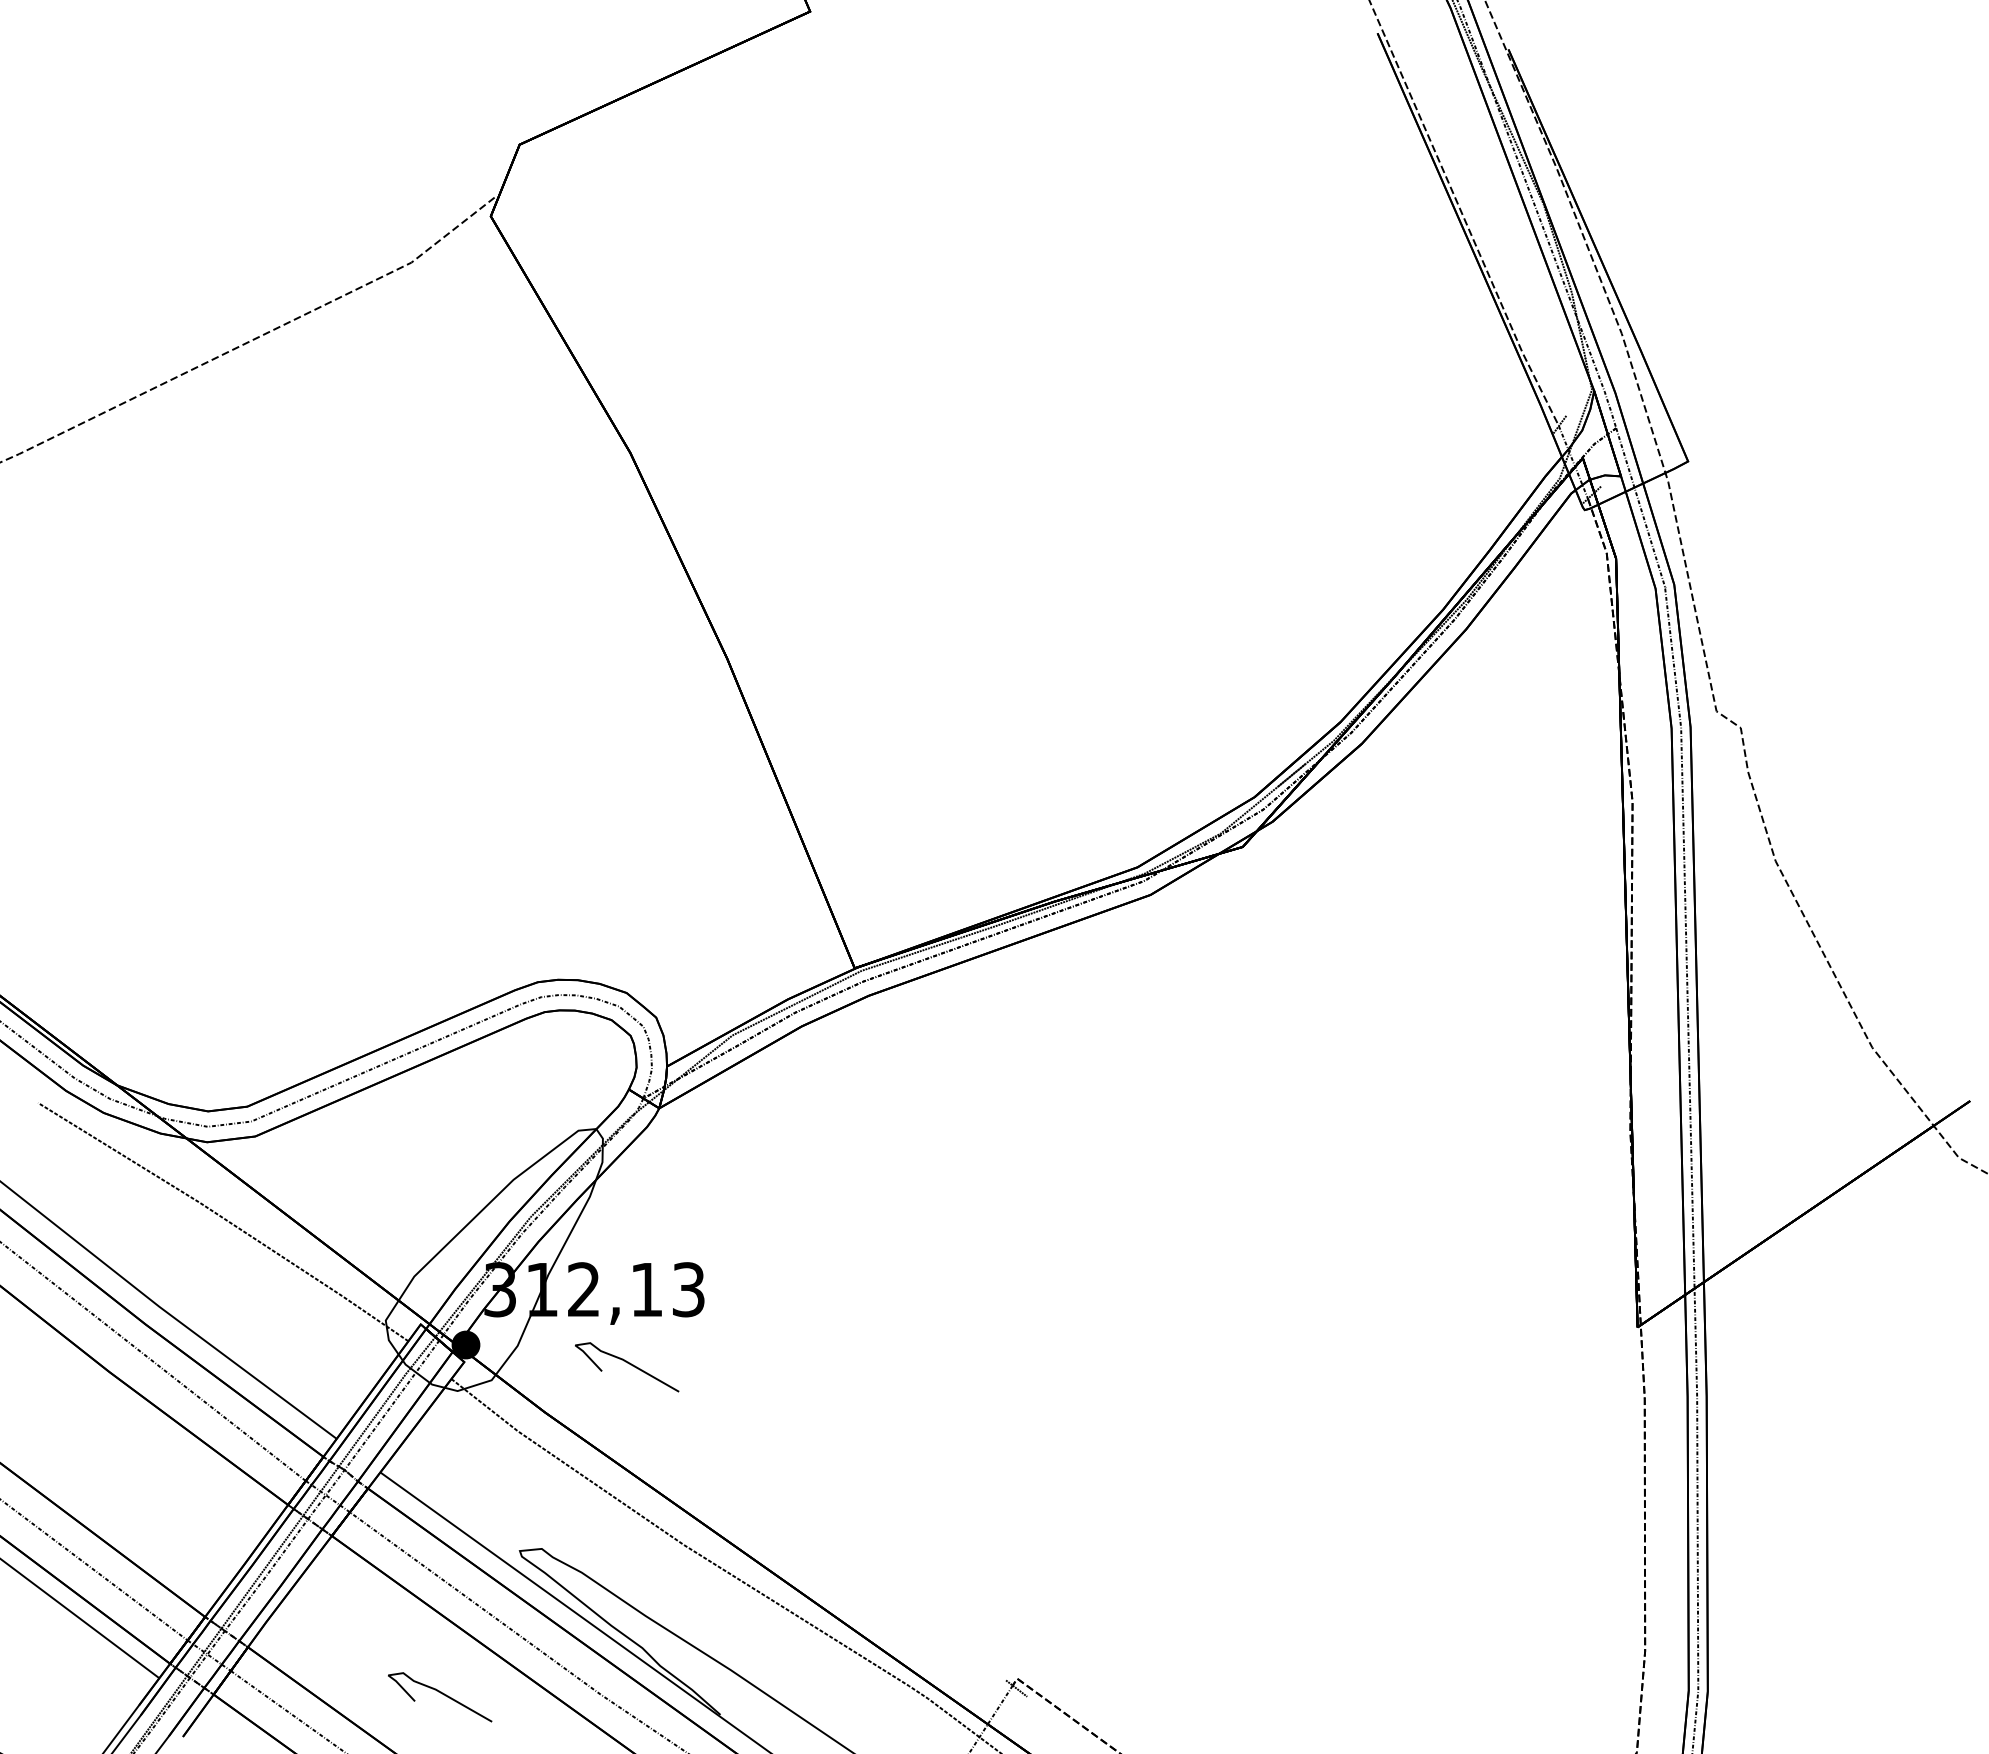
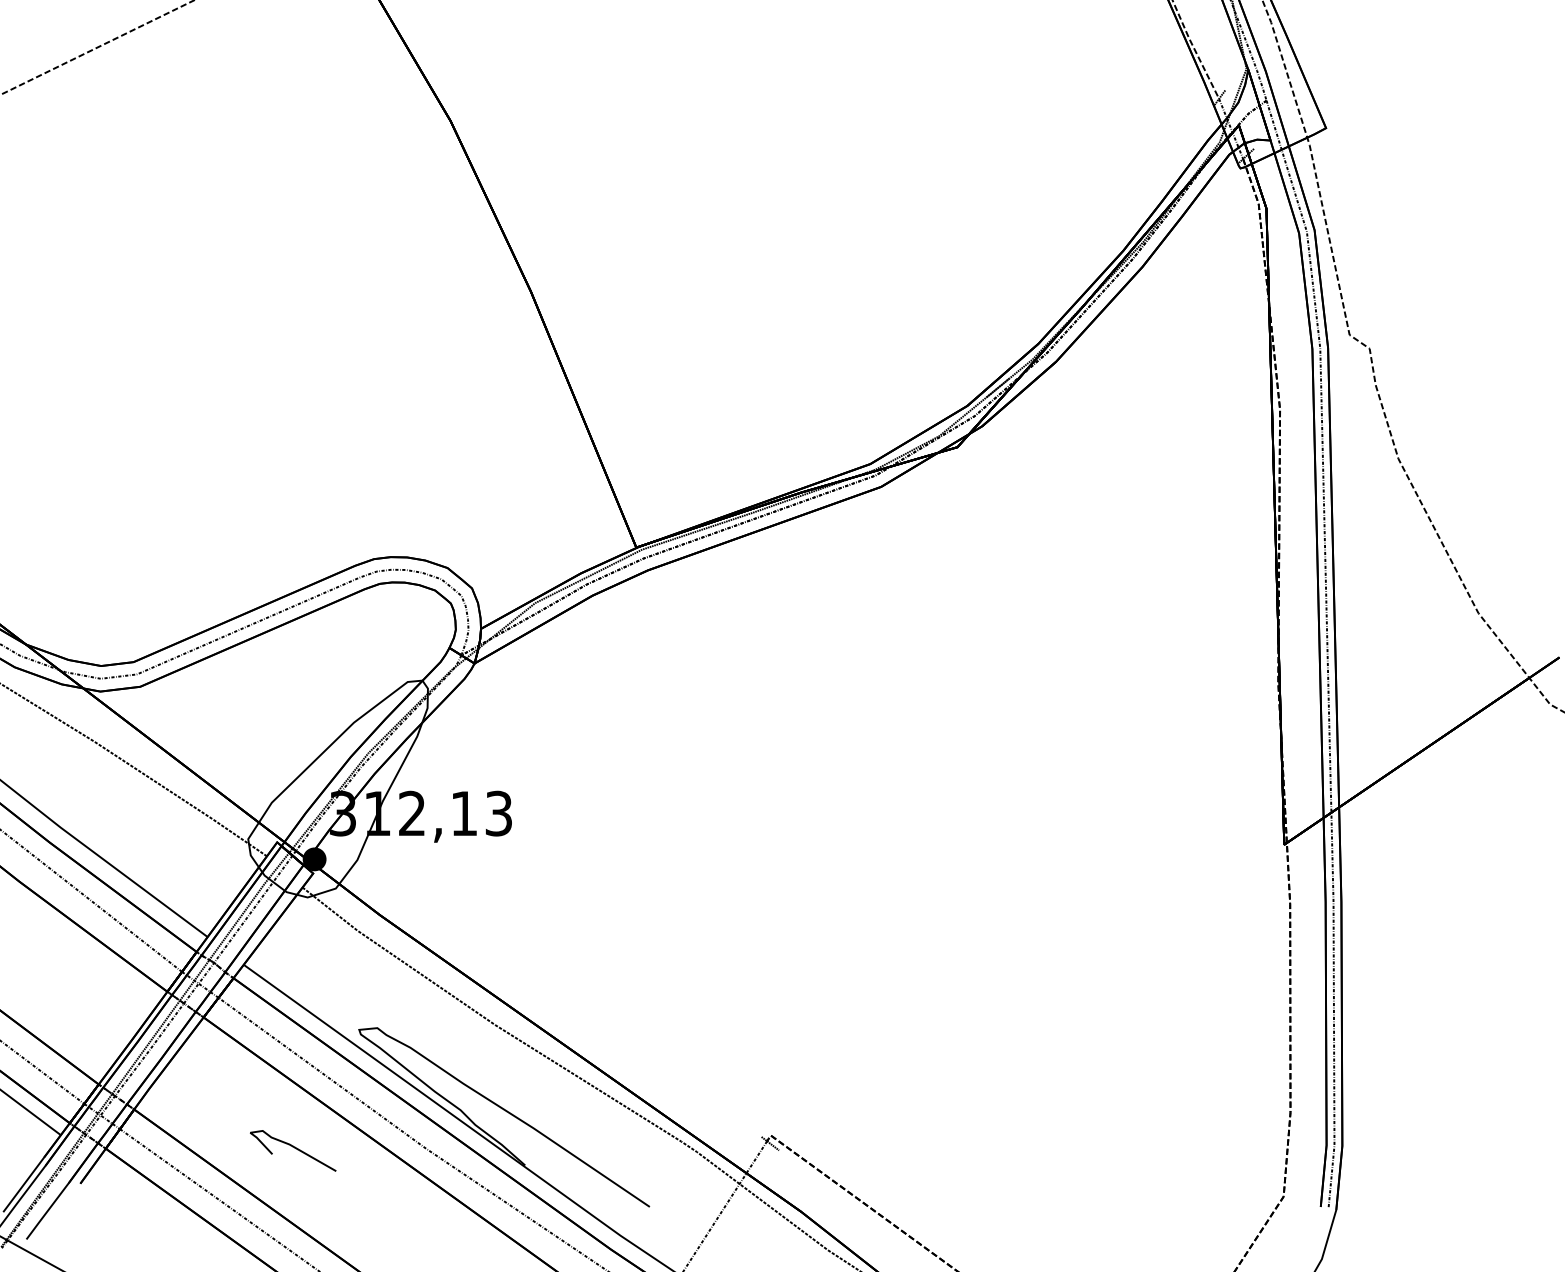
curve: (629, 1364) -> (449, 875), removed

